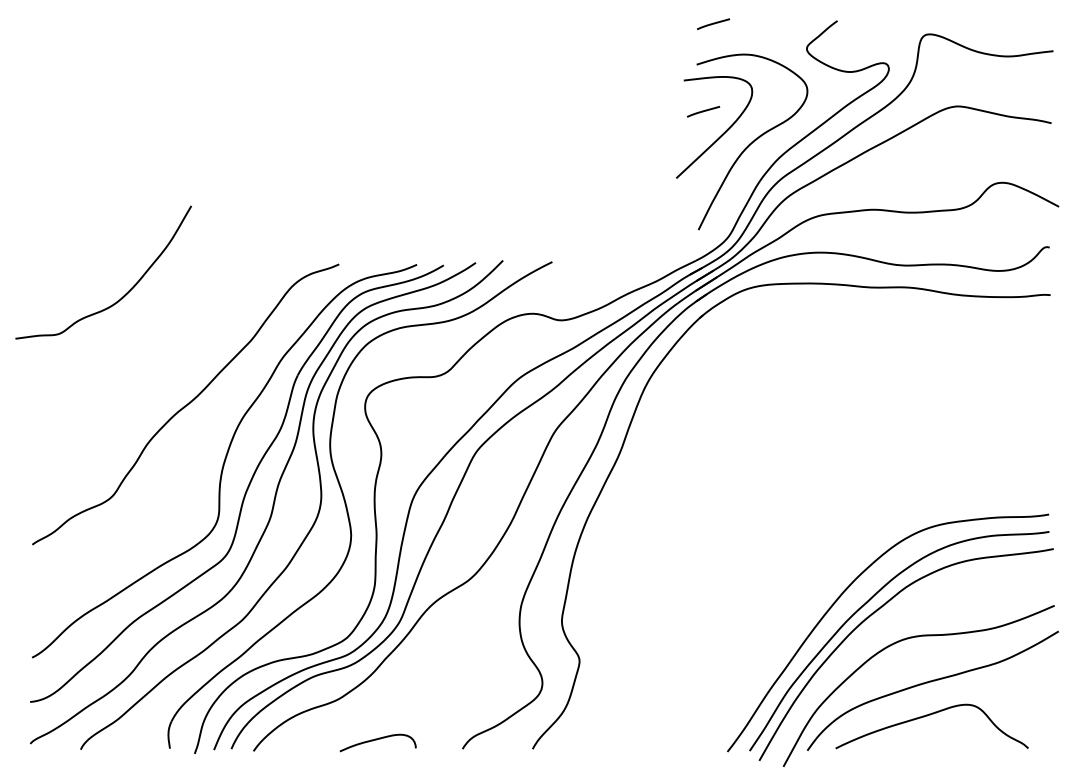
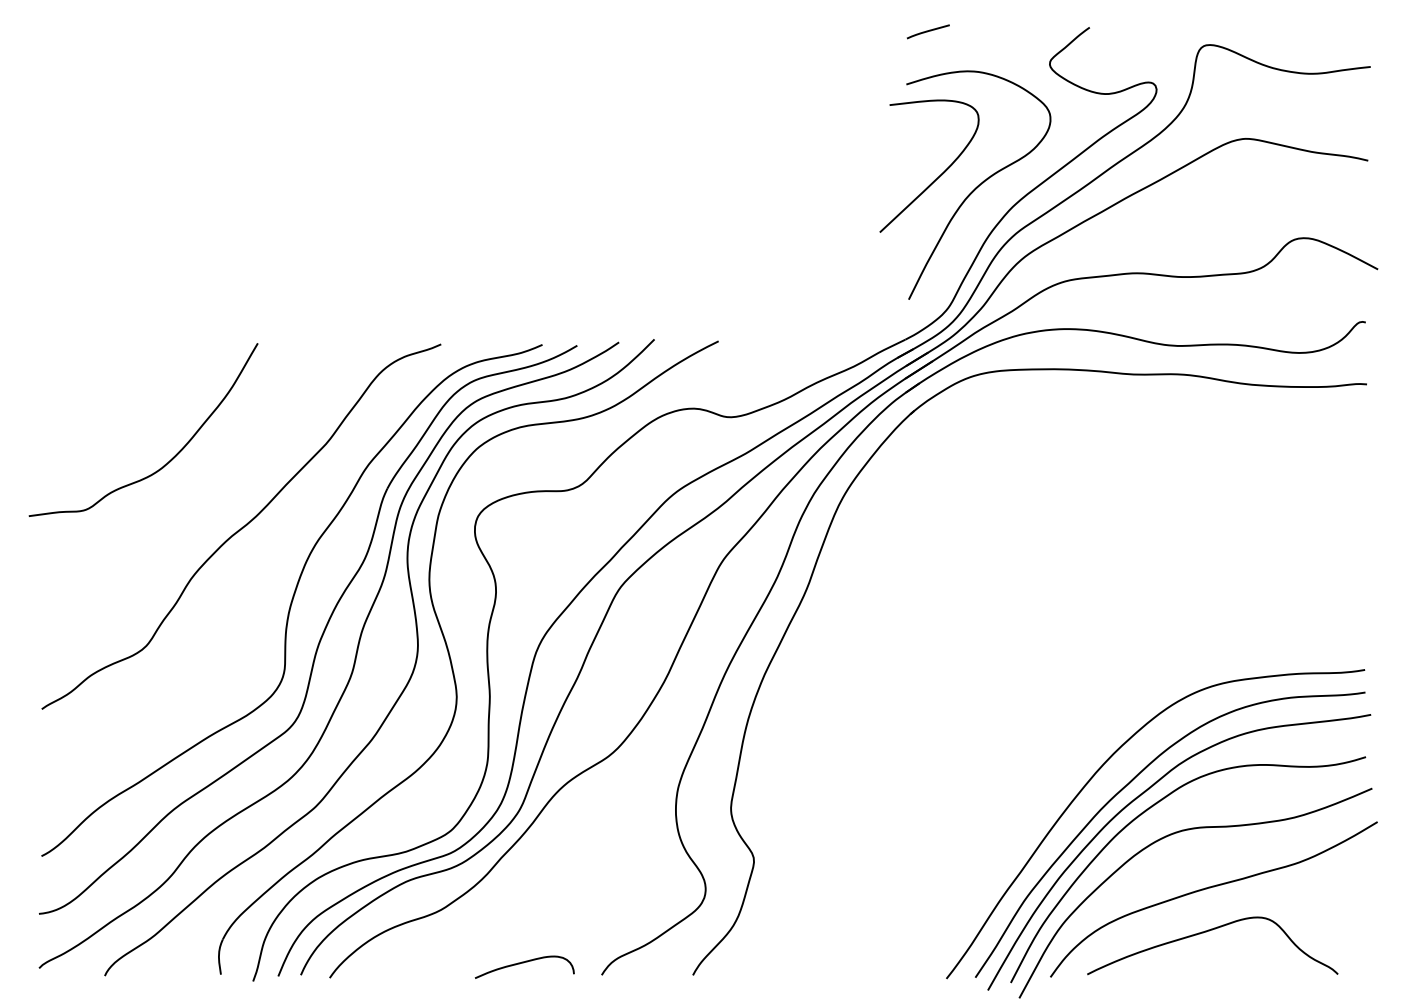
line: (702, 111) -> (914, 145), removed
curve: (125, 293) -> (172, 457), moved
curve: (880, 624) -> (1145, 812), added
curve: (377, 740) -> (523, 963), moved

